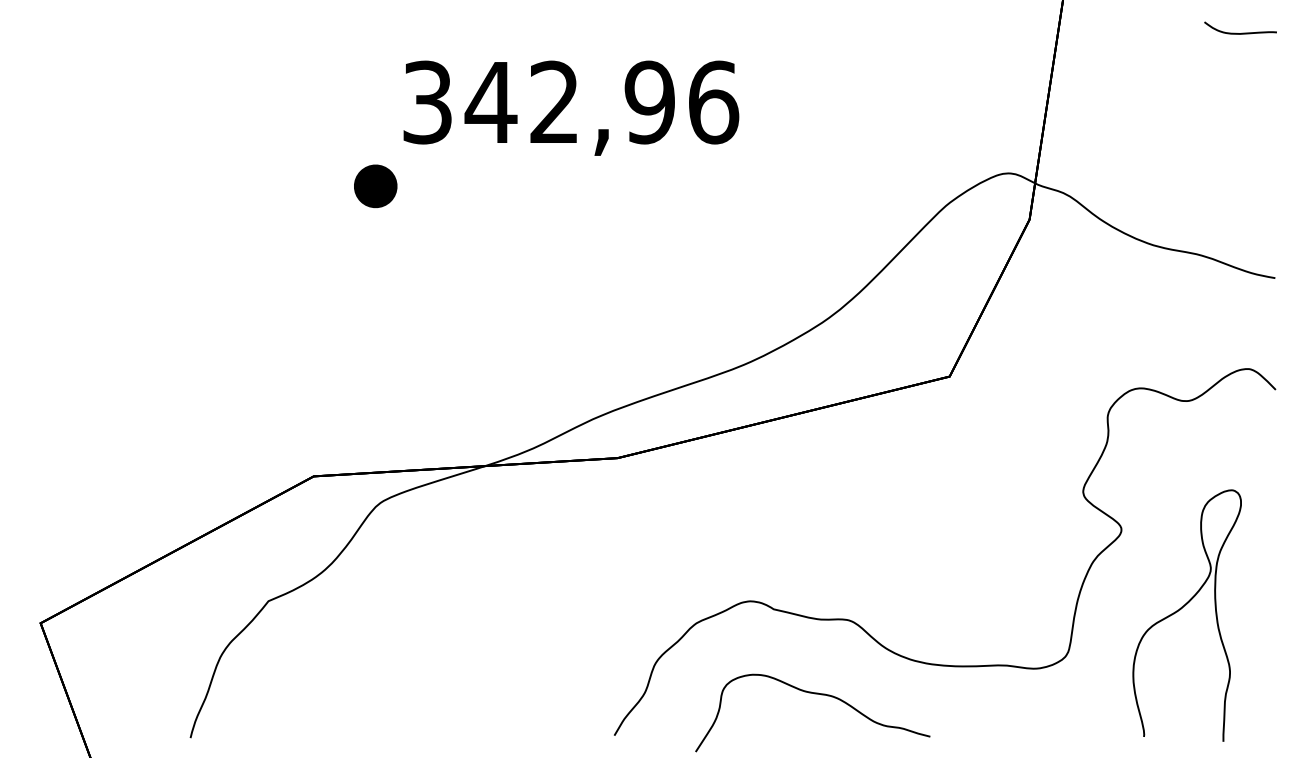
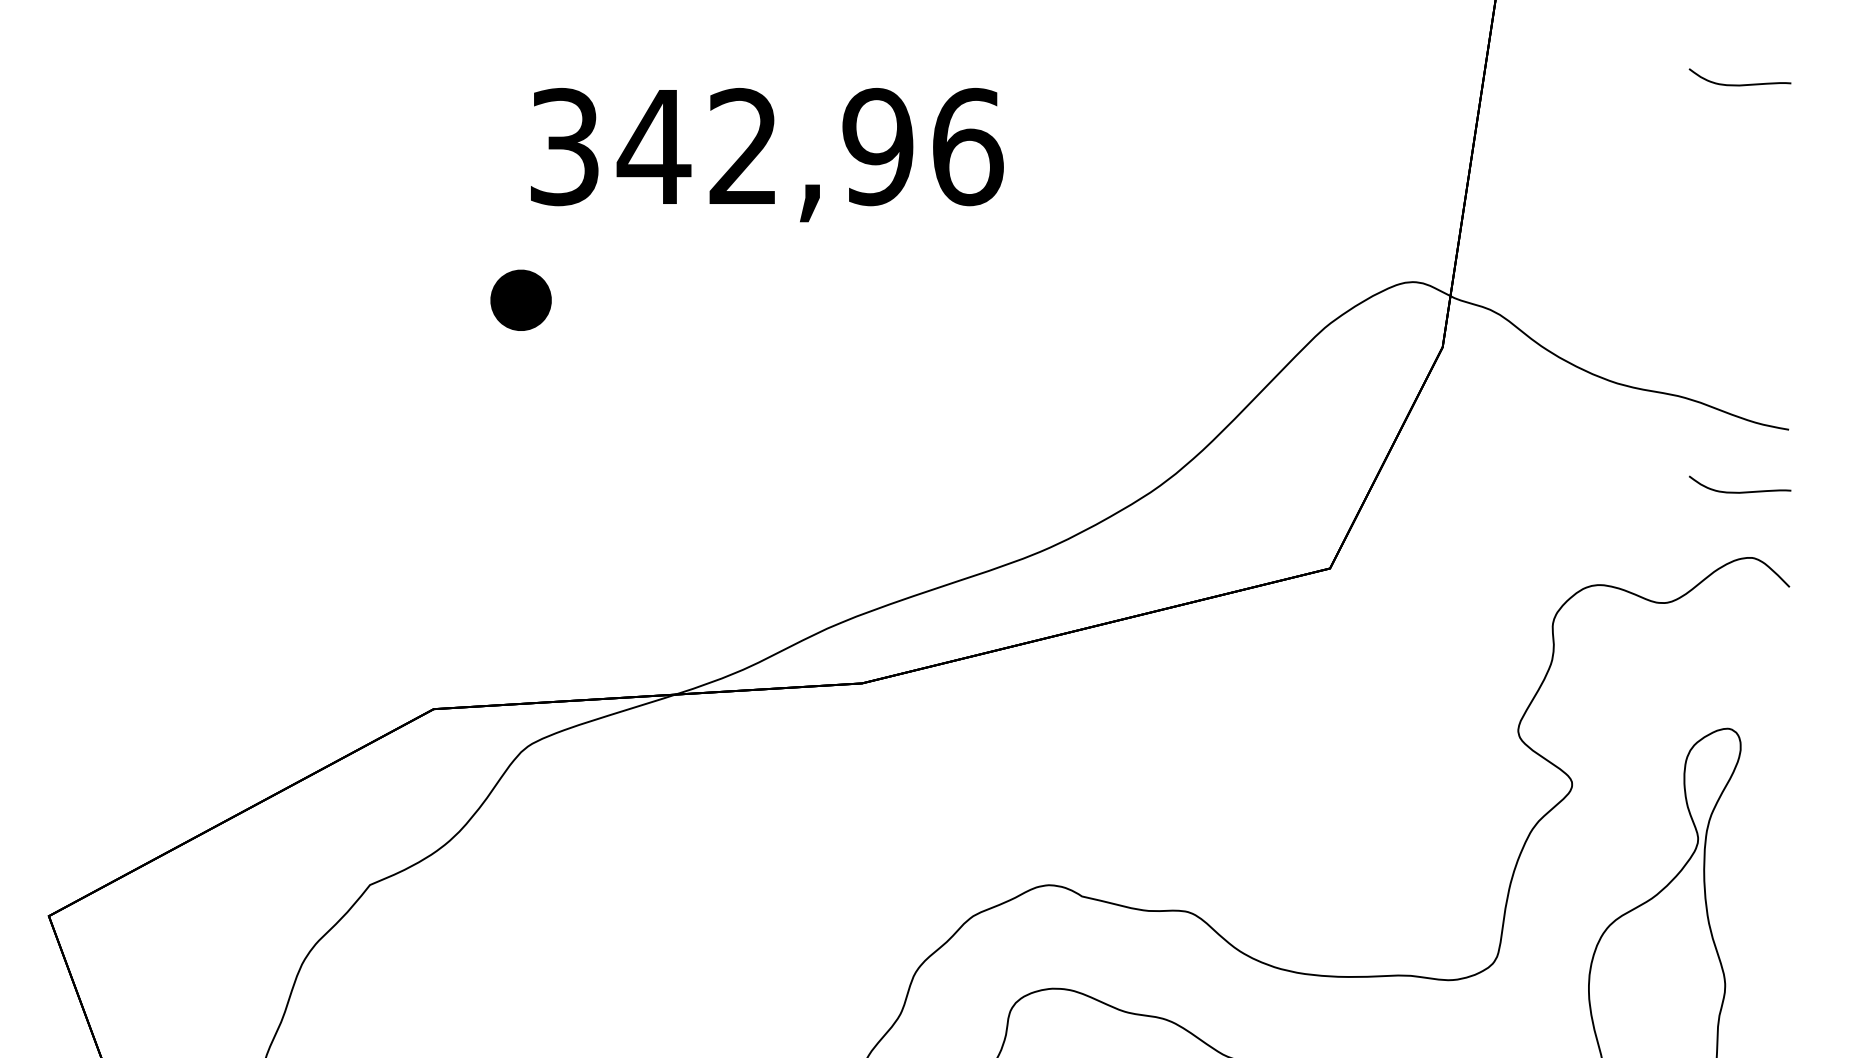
text: (571, 107) -> (767, 153), moved
part: (1240, 316) -> (1739, 483), added

